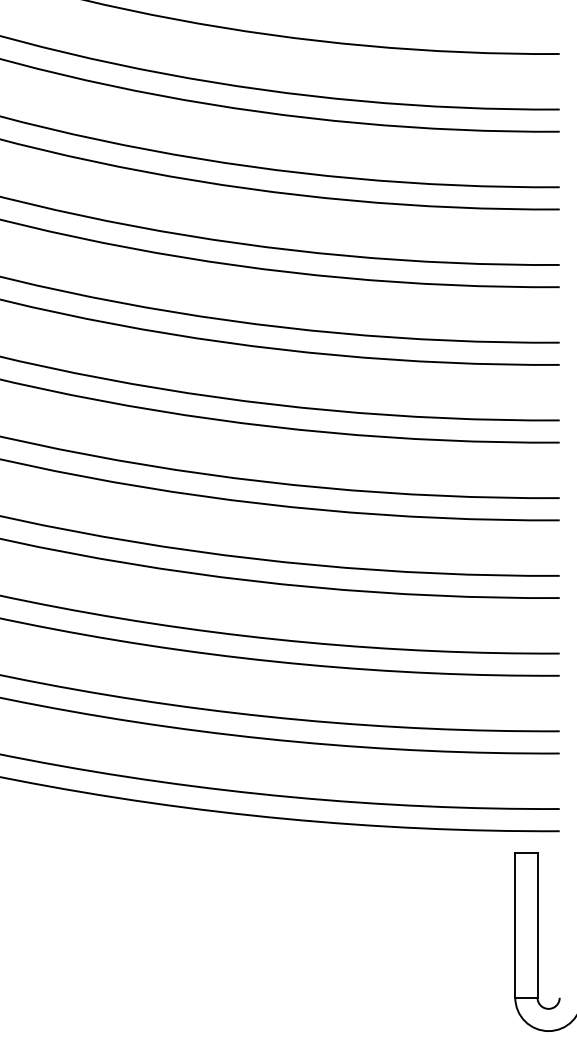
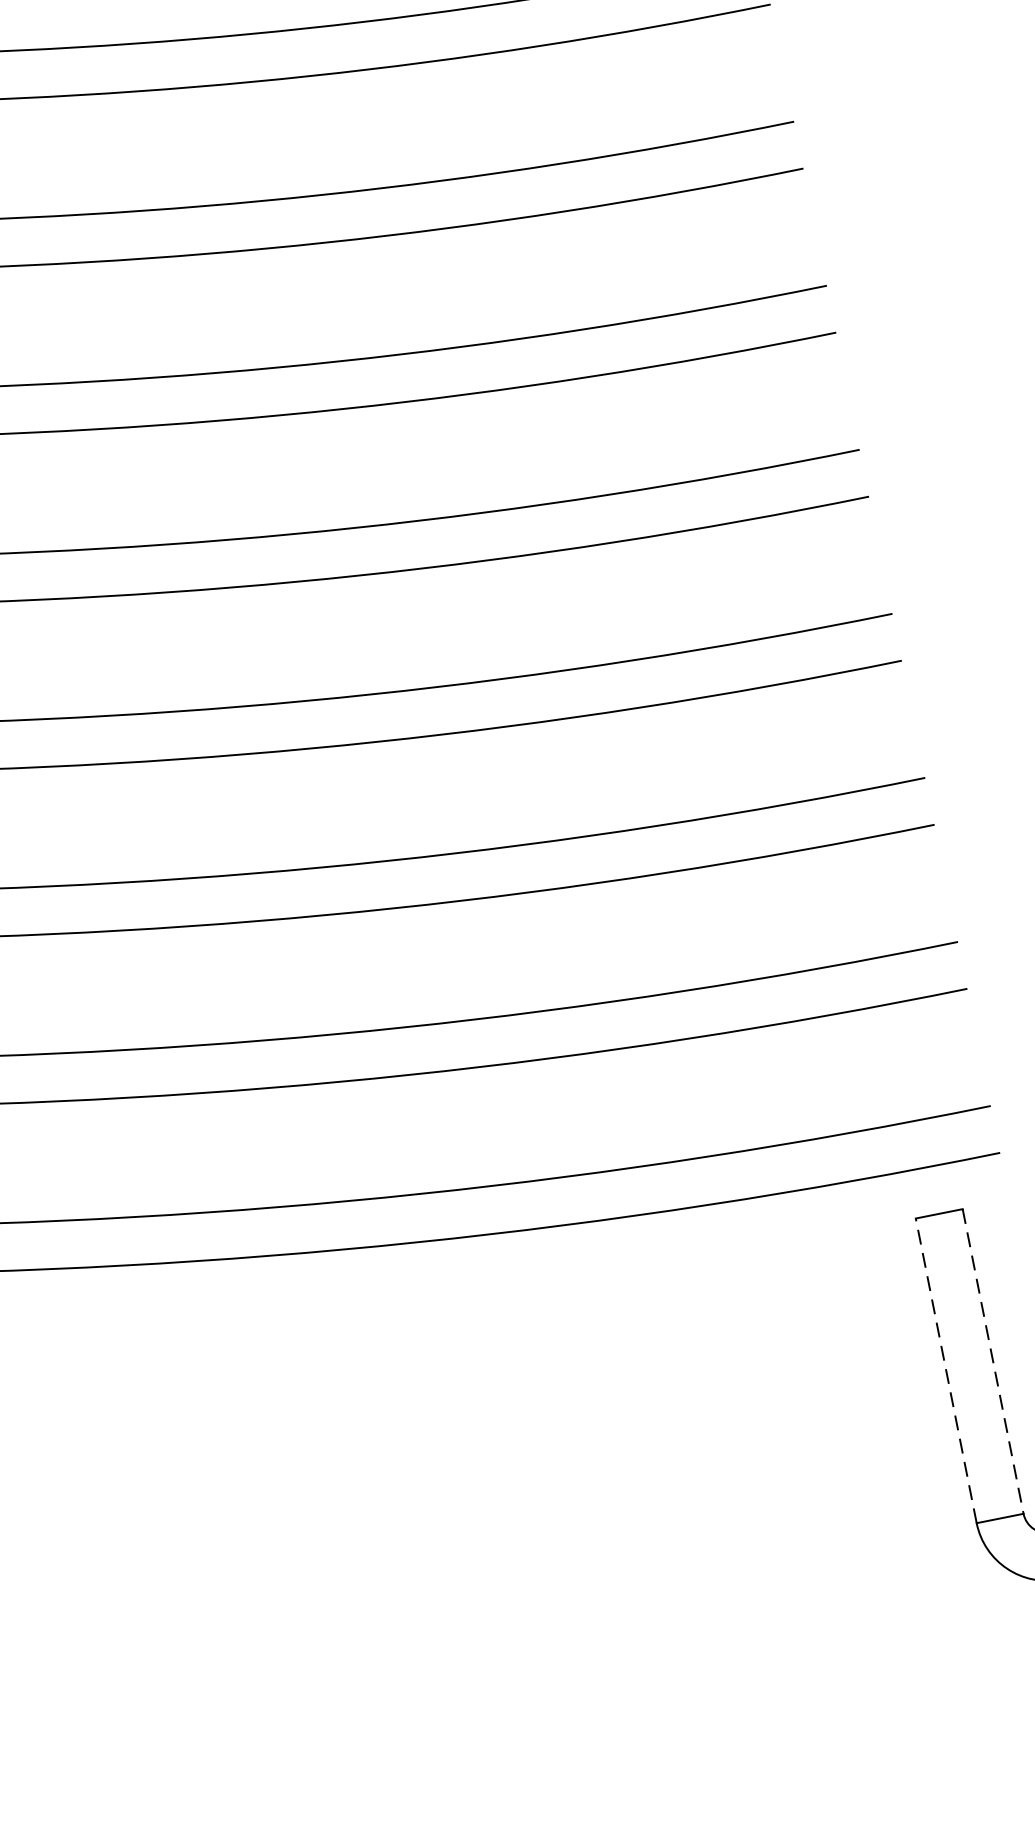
line: (515, 925) -> (946, 1370), solid -> dashed
line: (537, 926) -> (993, 1363), solid -> dashed

